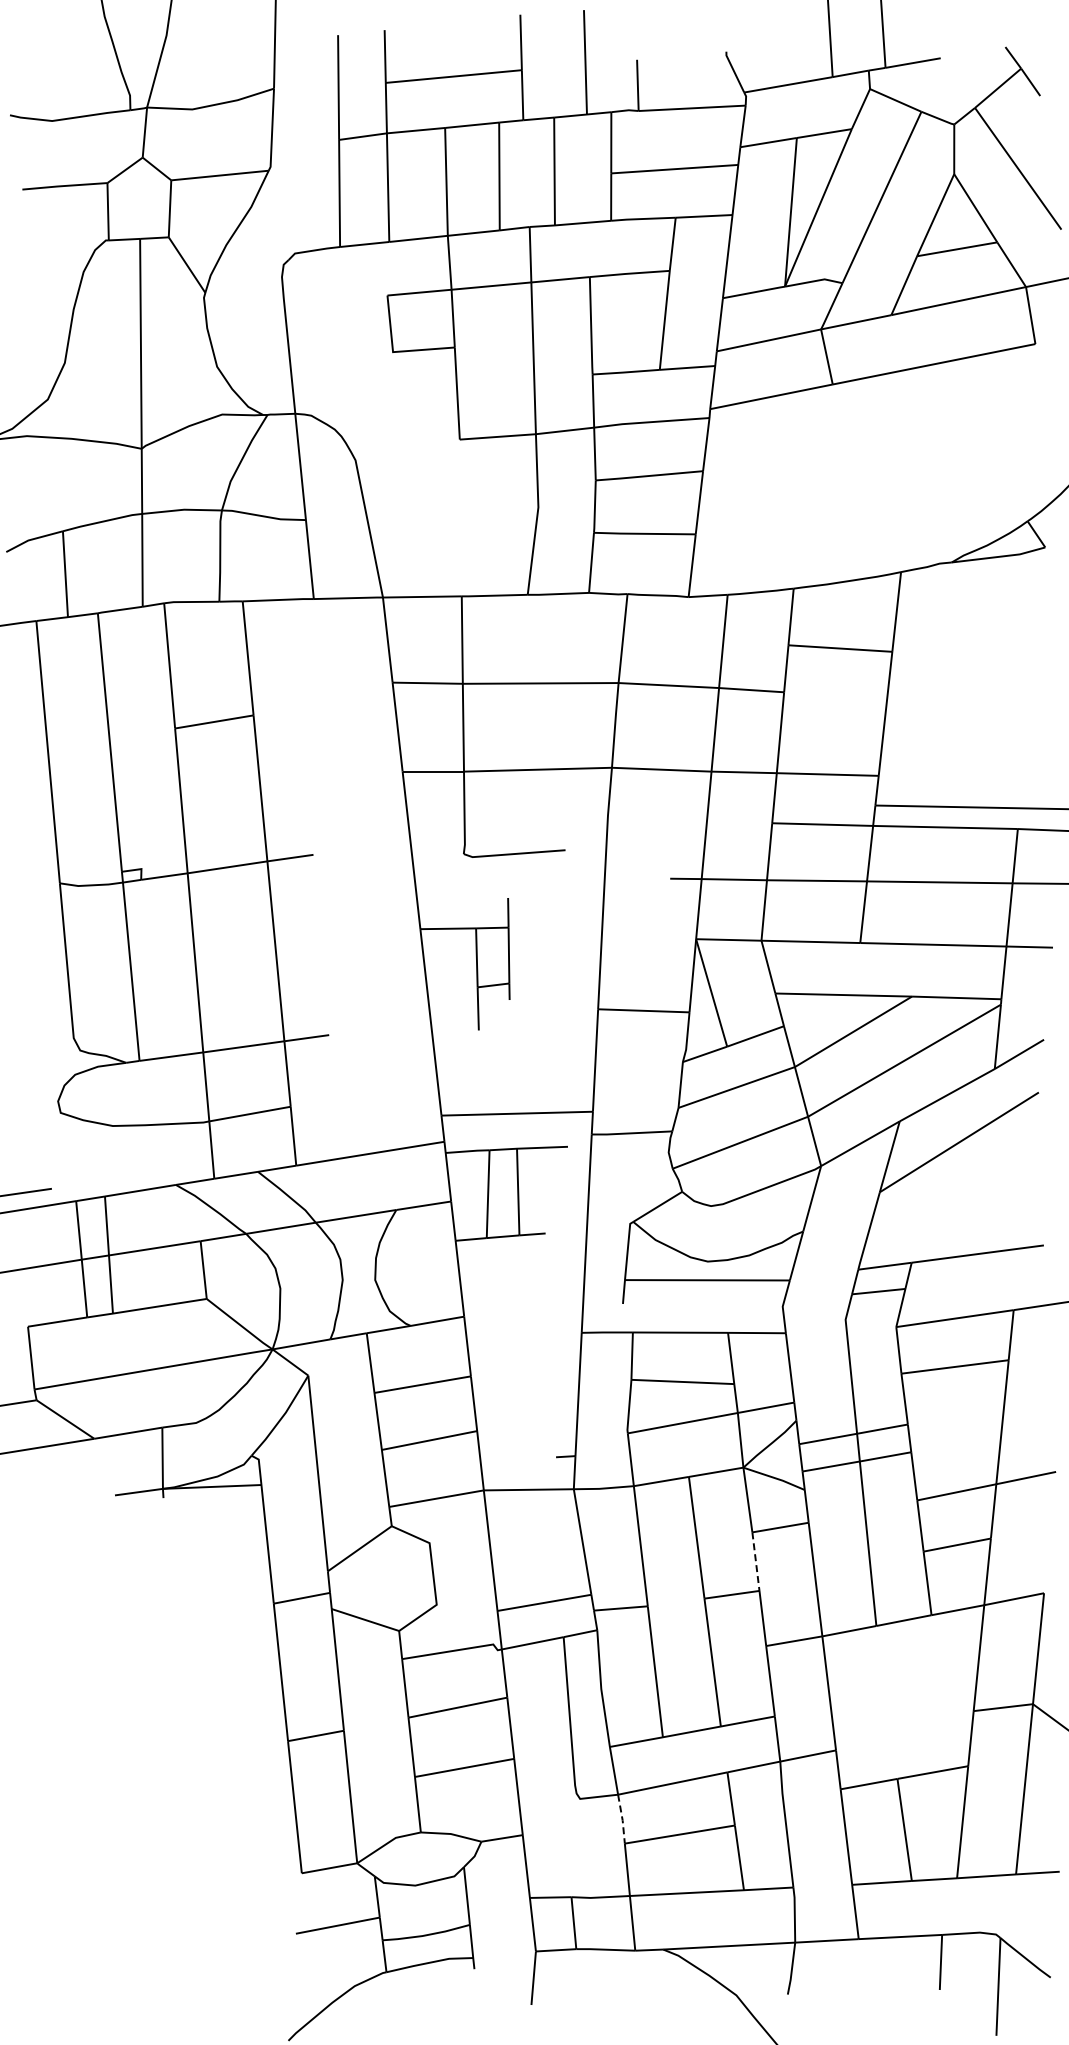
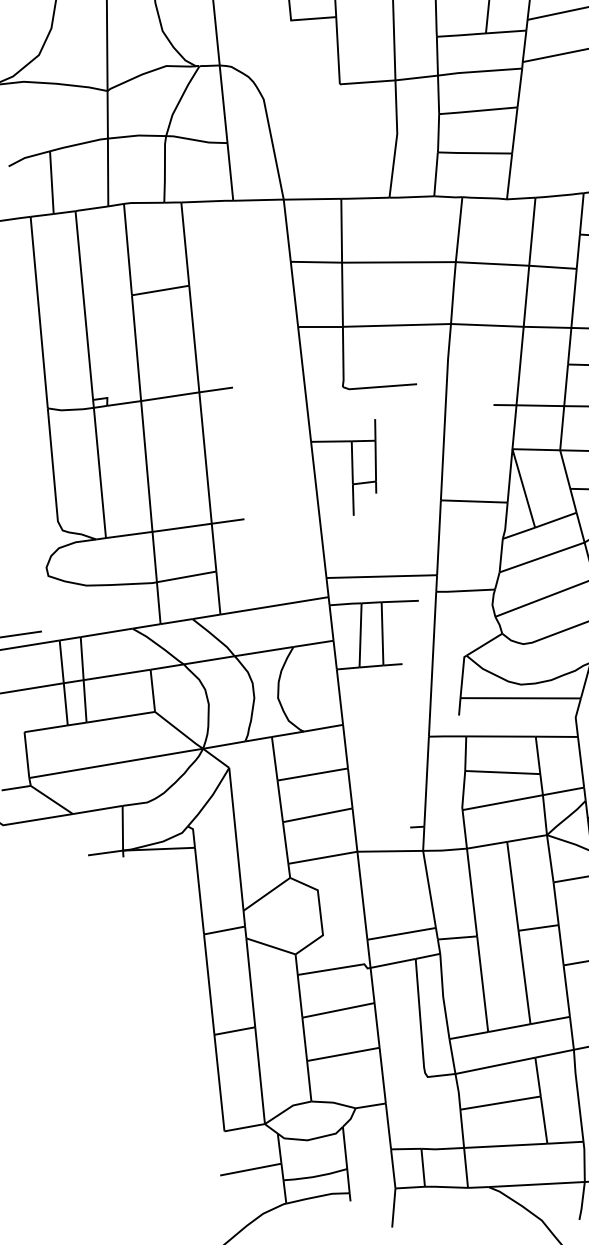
line: (756, 1562) -> (556, 904), dashed -> solid
line: (622, 1819) -> (458, 1092), dashed -> solid

